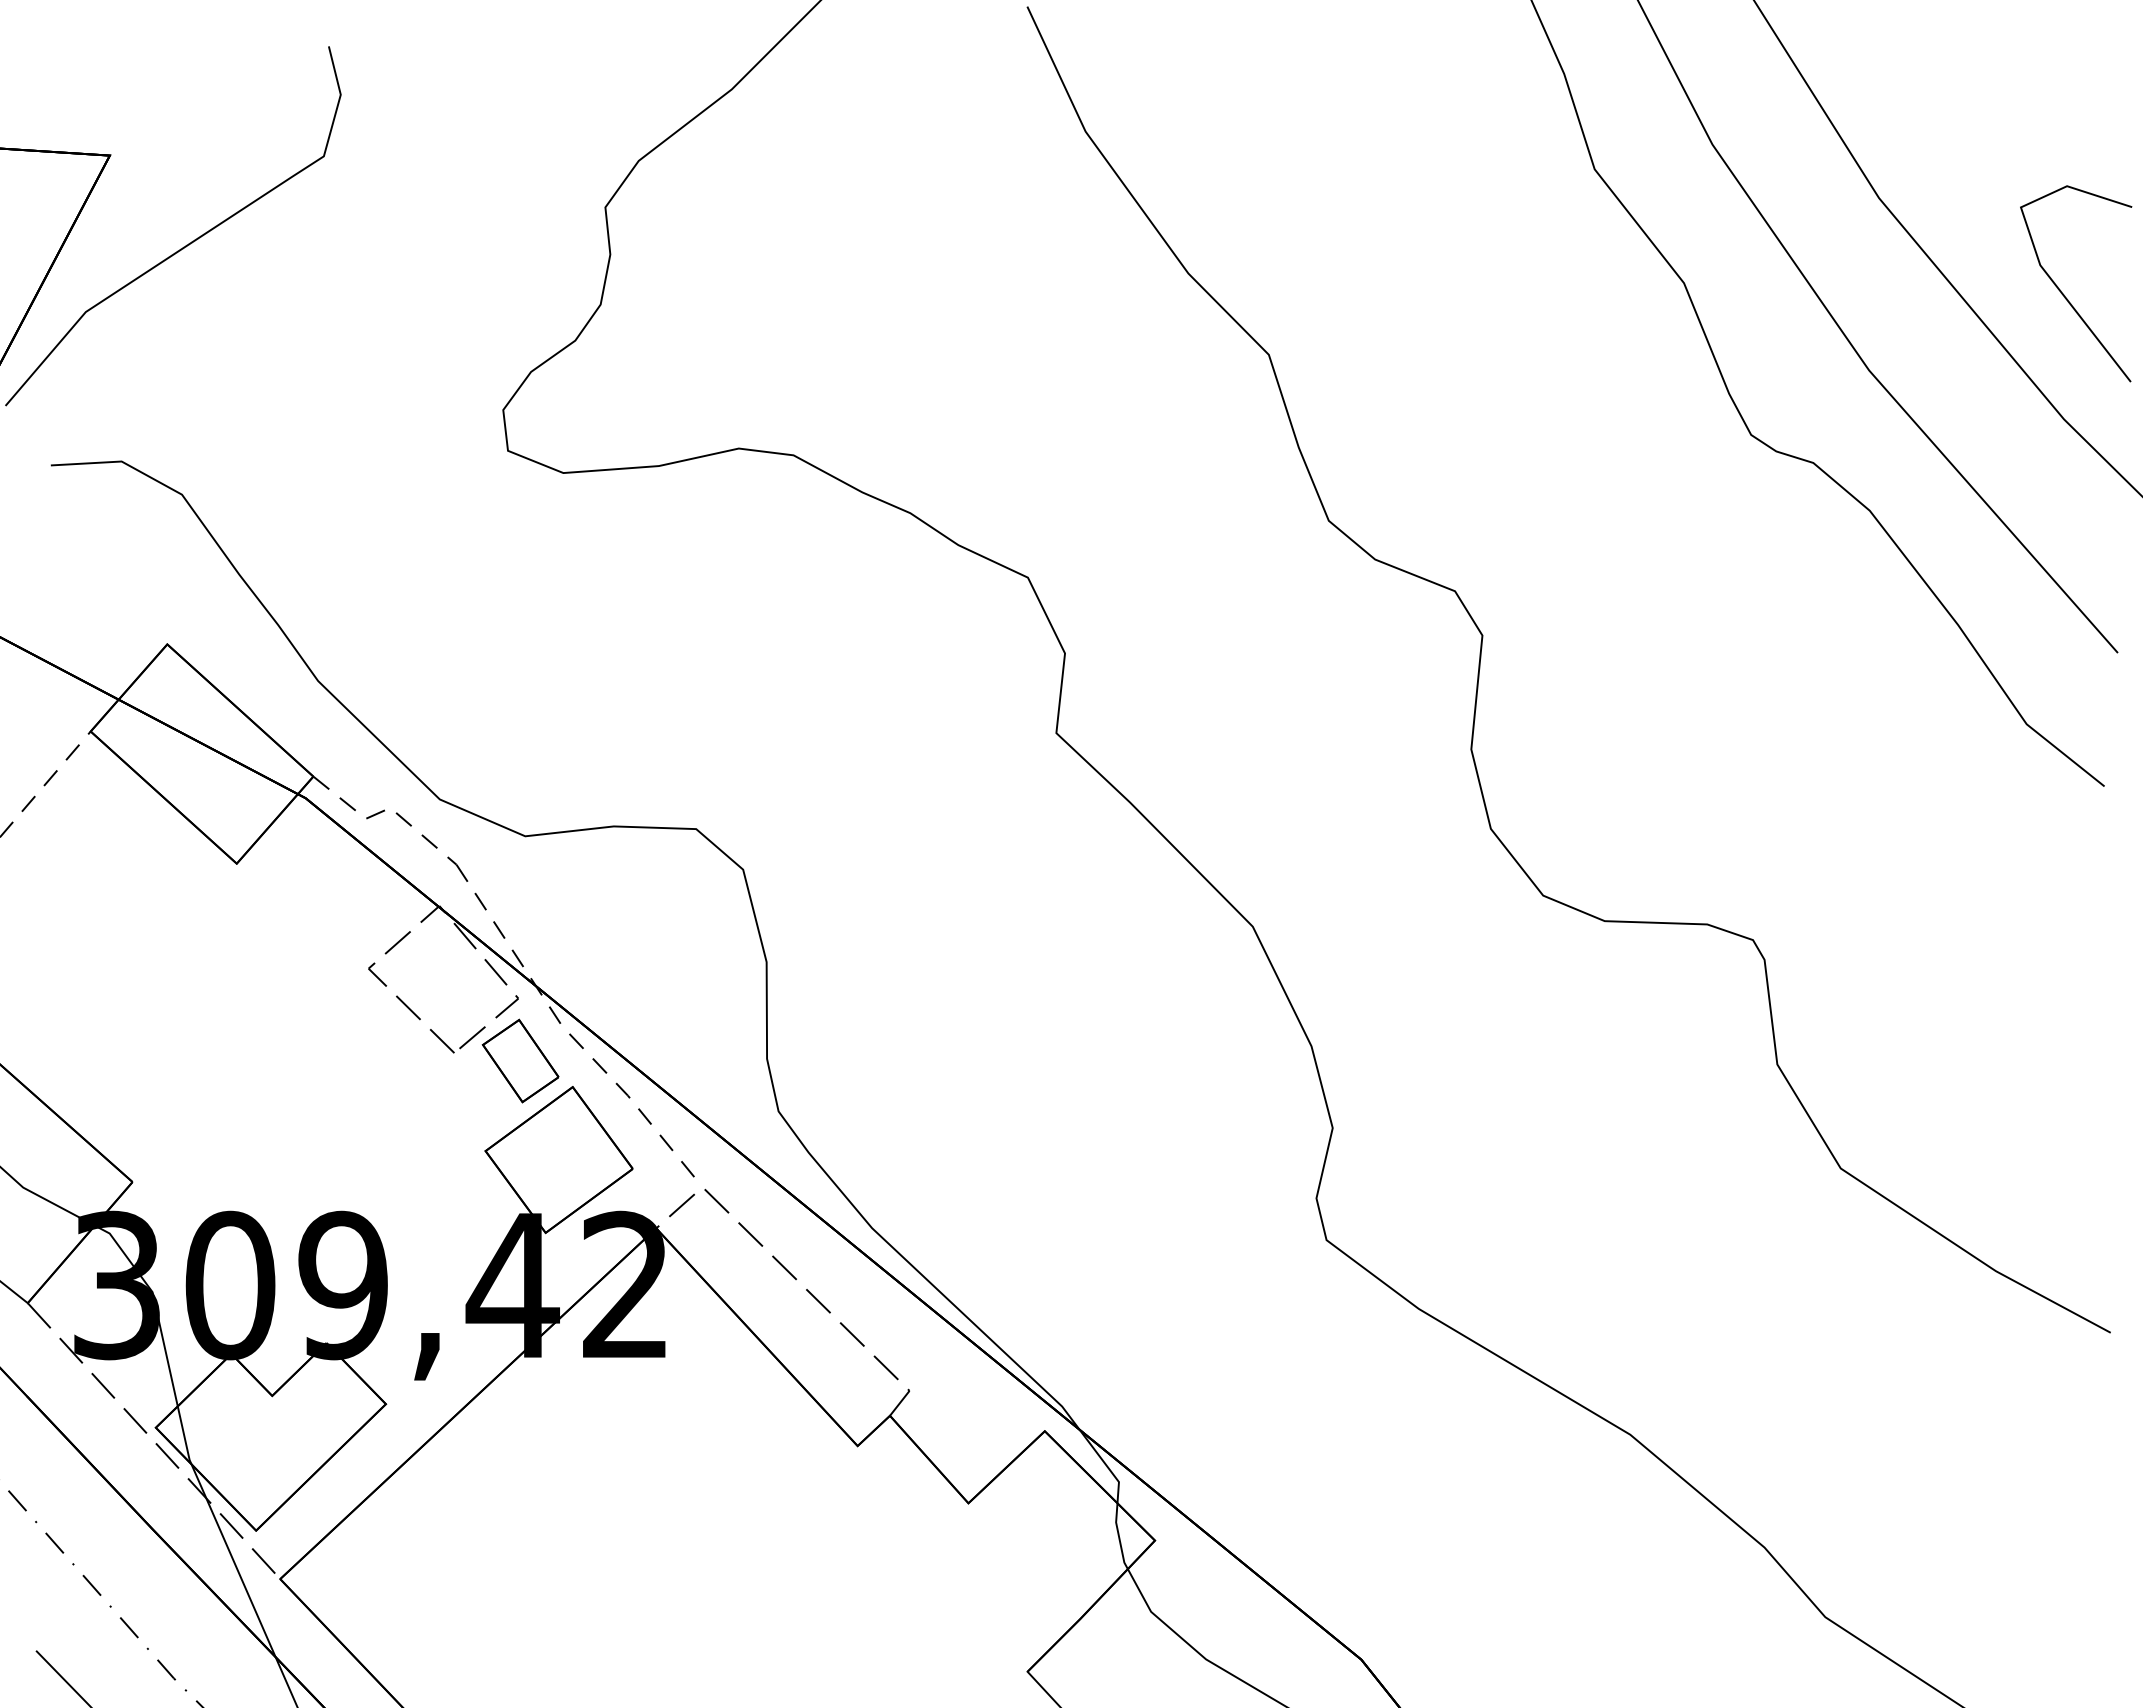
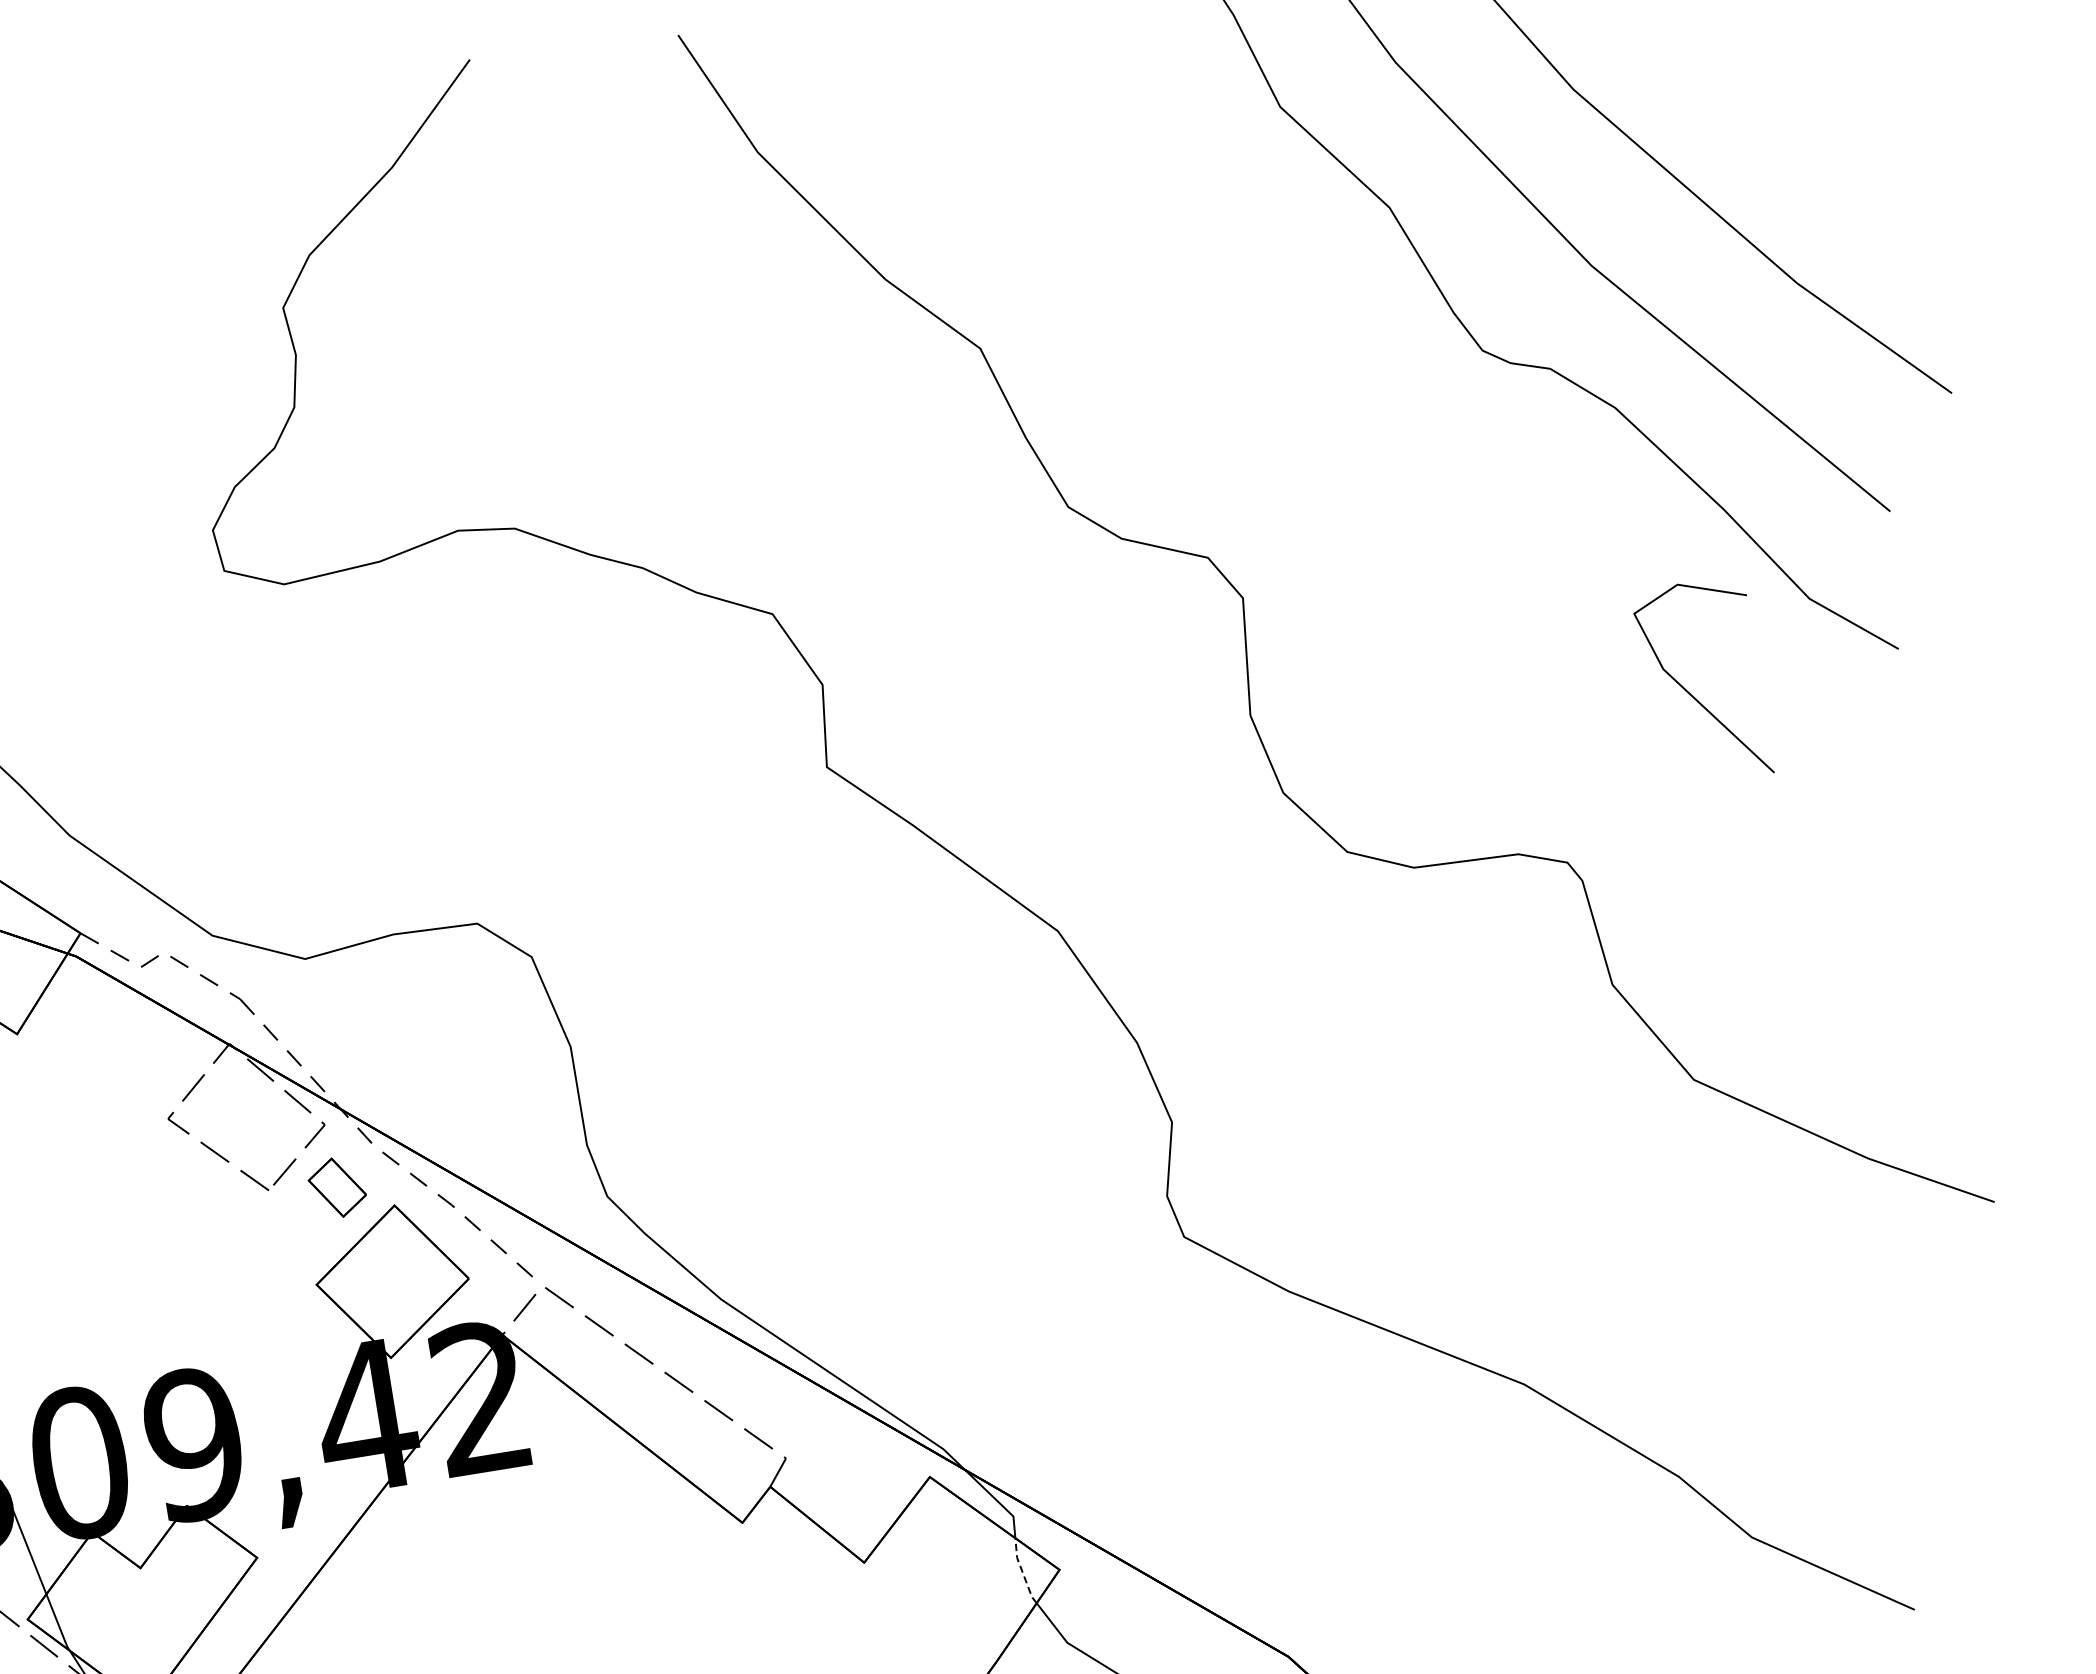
line: (2064, 294) -> (1692, 694), moved
part: (520, 1060) -> (337, 1187), size x0.7
line: (1118, 1536) -> (1021, 1571), solid -> dashed

